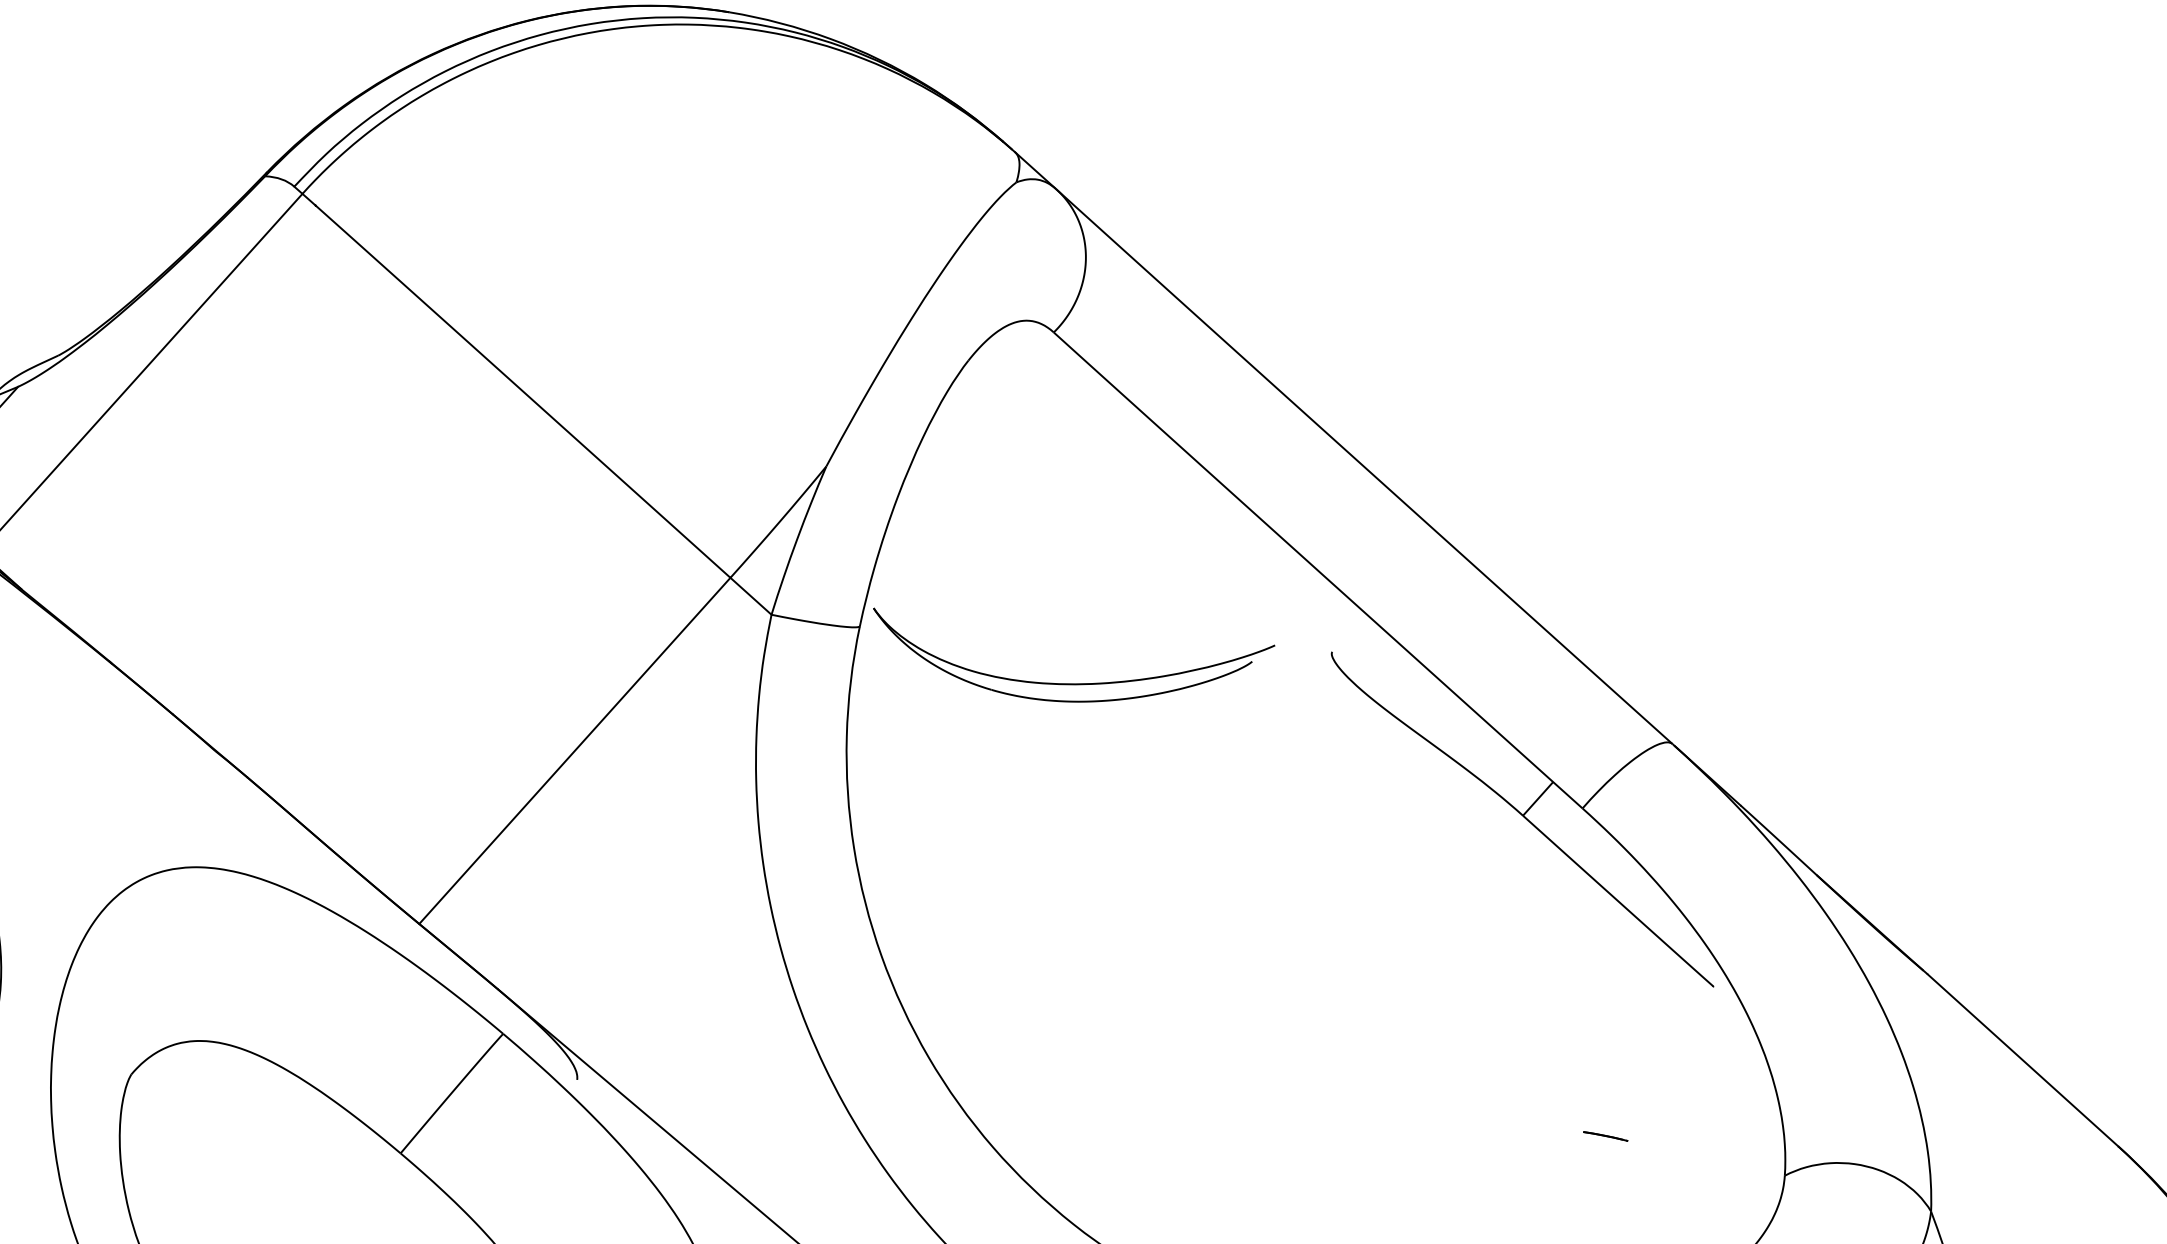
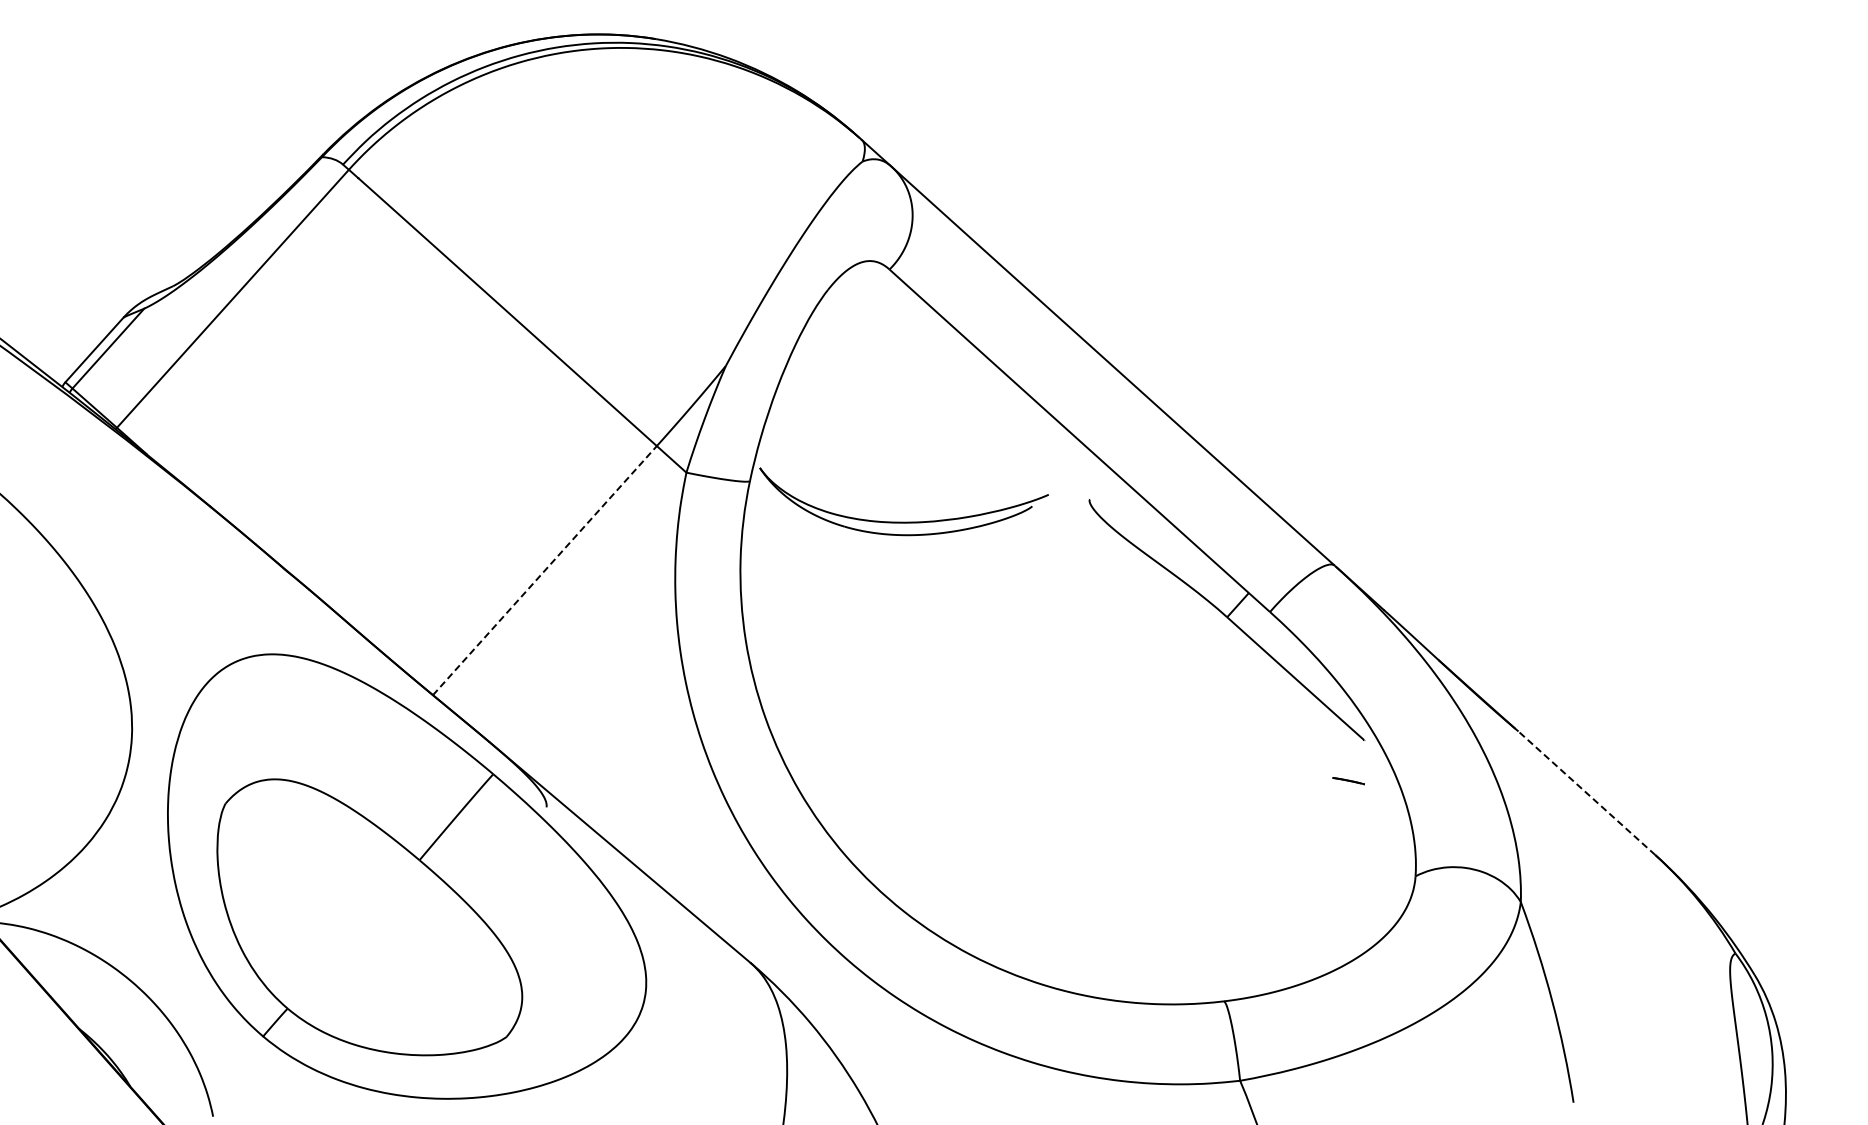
line: (575, 750) -> (545, 570), solid -> dashed
line: (2022, 1059) -> (1586, 792), solid -> dashed
line: (1605, 1137) -> (1348, 781), moved

